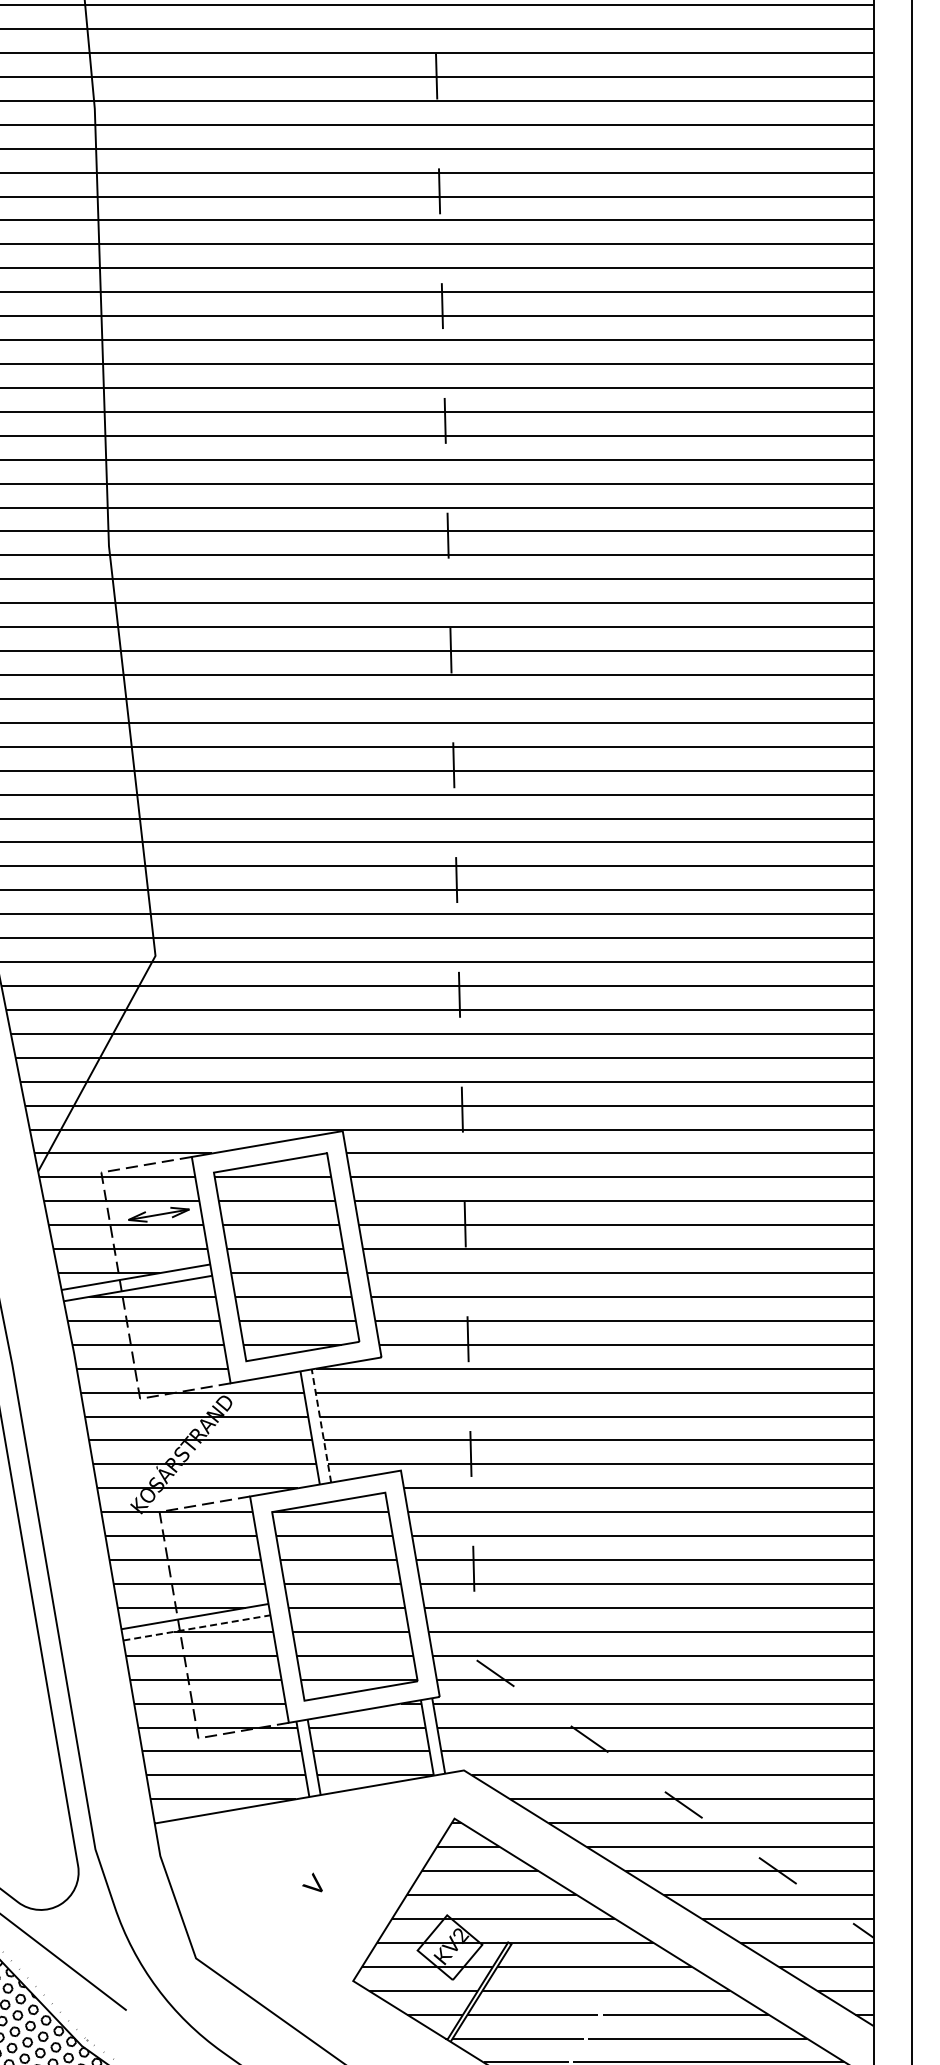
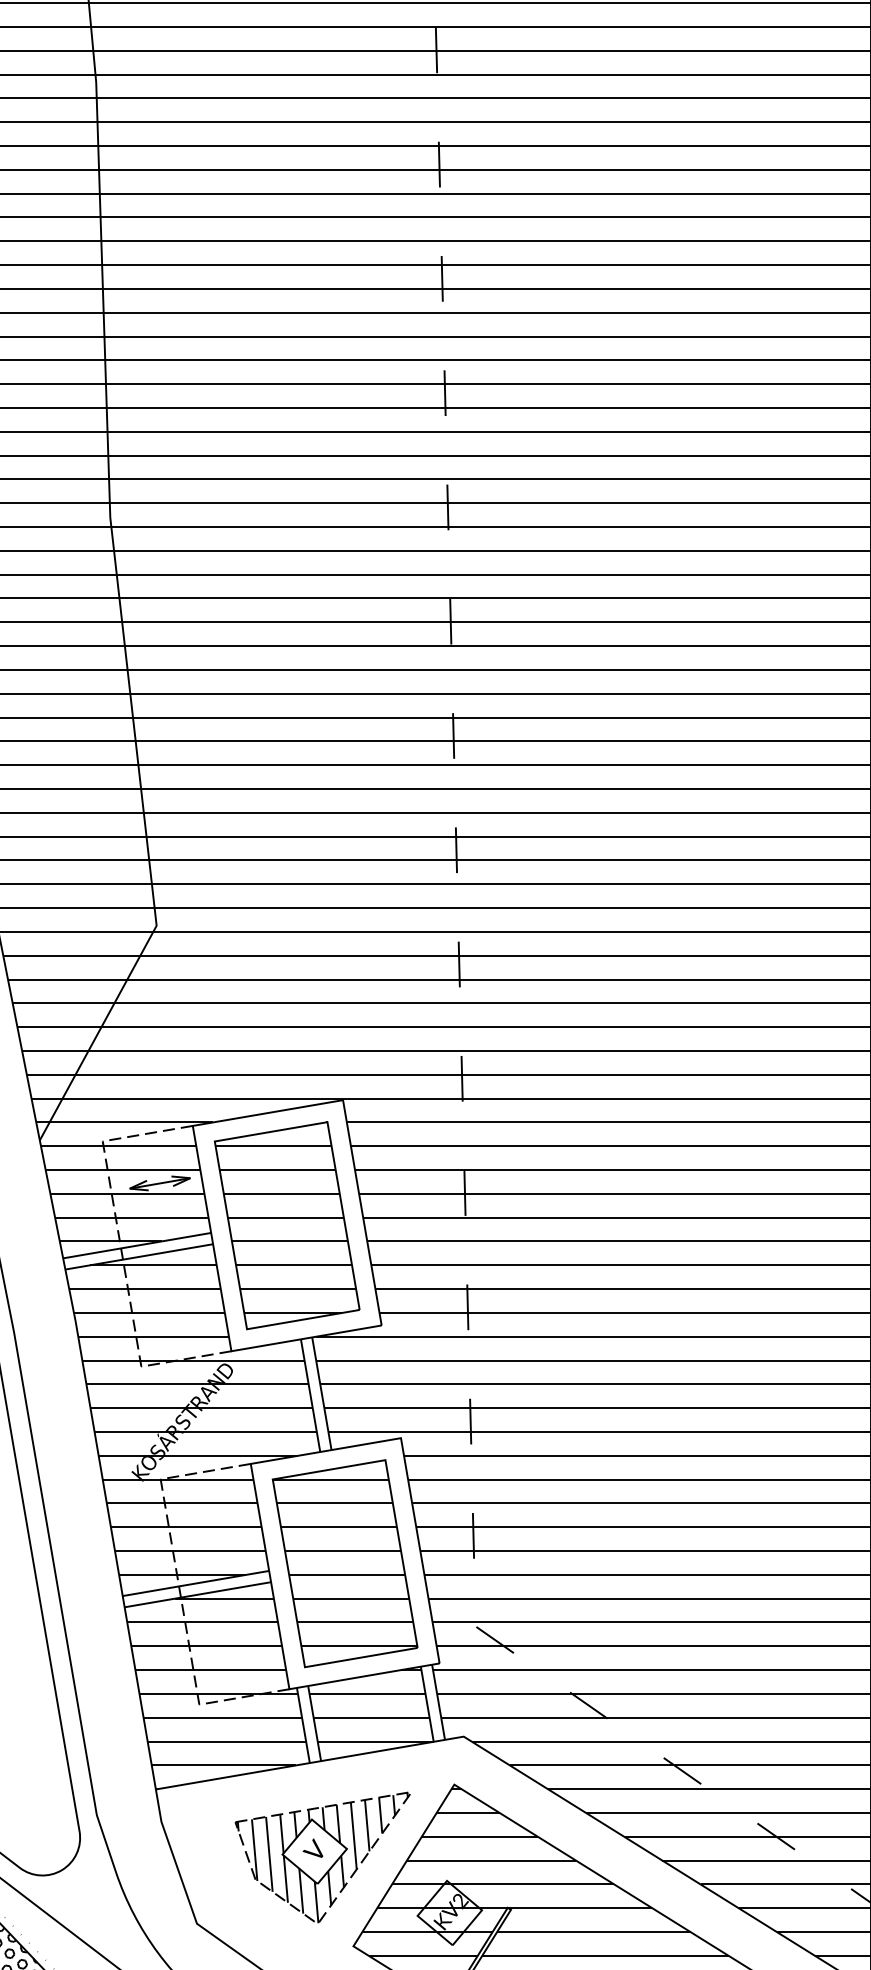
line: (321, 1425) -> (321, 1393), dashed -> solid
line: (196, 1627) -> (197, 1594), dashed -> solid
part: (322, 1891) -> (322, 1857), added

